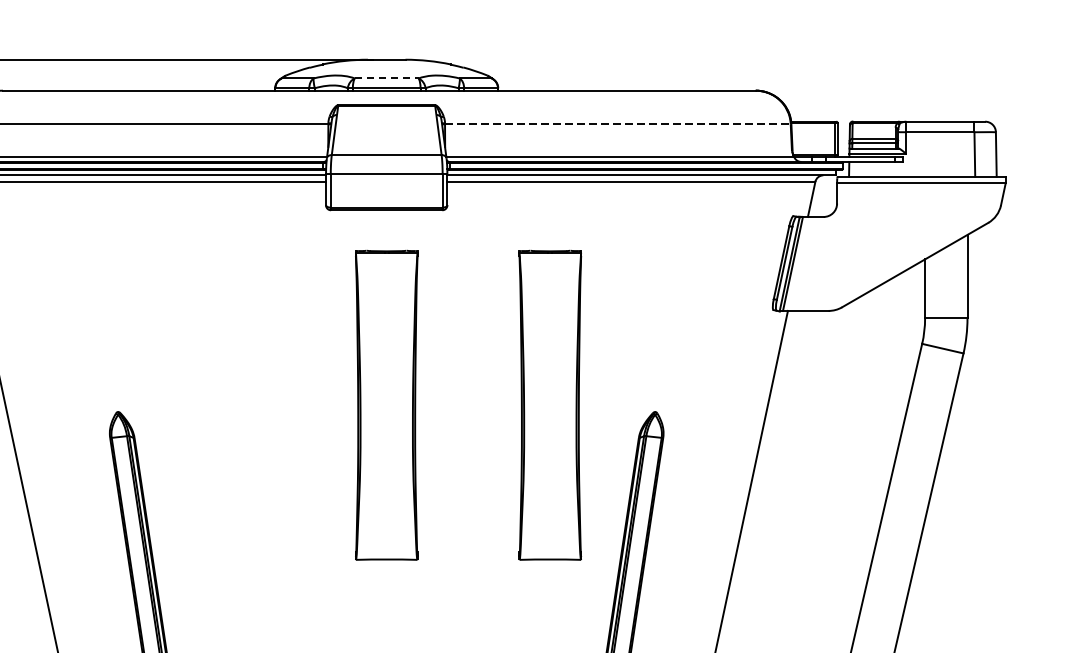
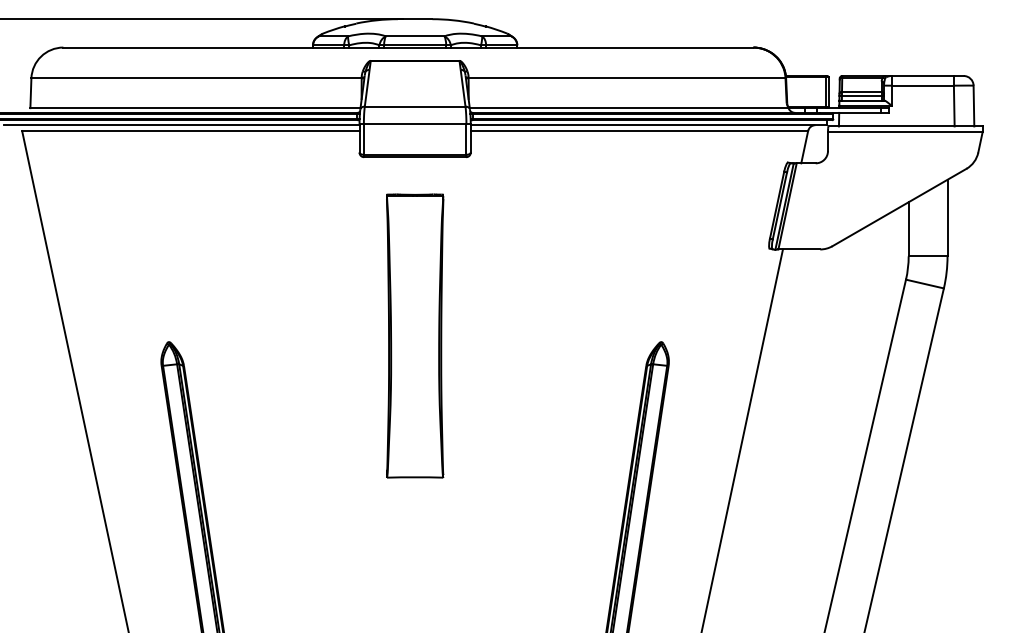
line: (387, 78) -> (415, 36), dashed -> solid
line: (618, 124) -> (627, 78), dashed -> solid
part: (550, 404) -> (565, 335), removed

